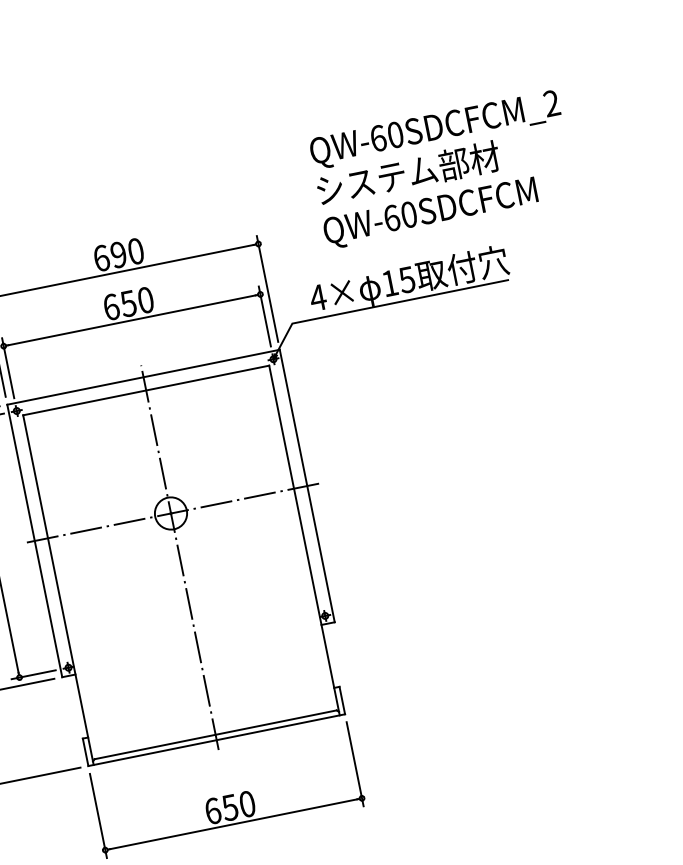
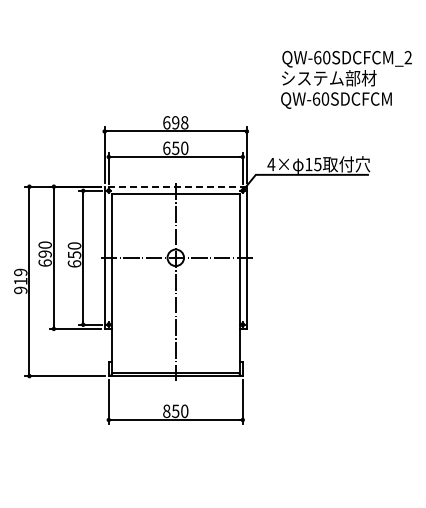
text: (441, 169) -> (346, 79), moved
text: (135, 250) -> (184, 122), 690 -> 698
line: (142, 376) -> (175, 186), solid -> dashed
text: (212, 809) -> (166, 410), 650 -> 850

